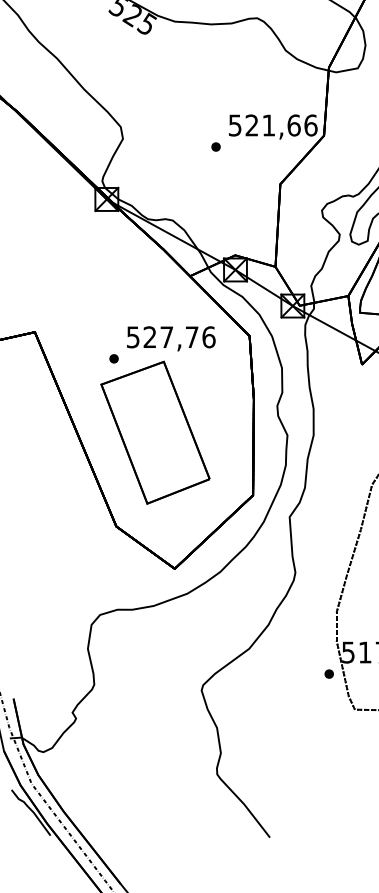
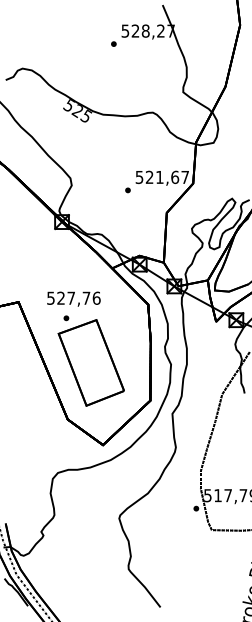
text: (311, 125) -> (185, 177), 521,66 -> 521,67
text: (170, 337) -> (73, 298), moved

